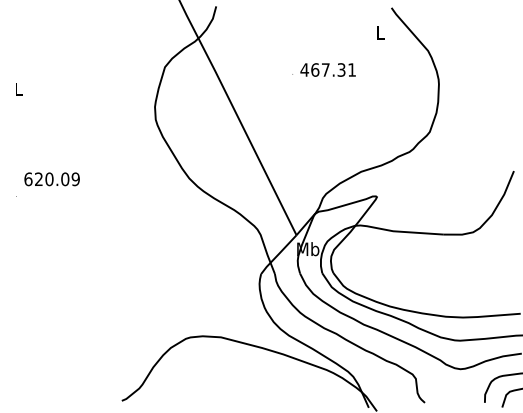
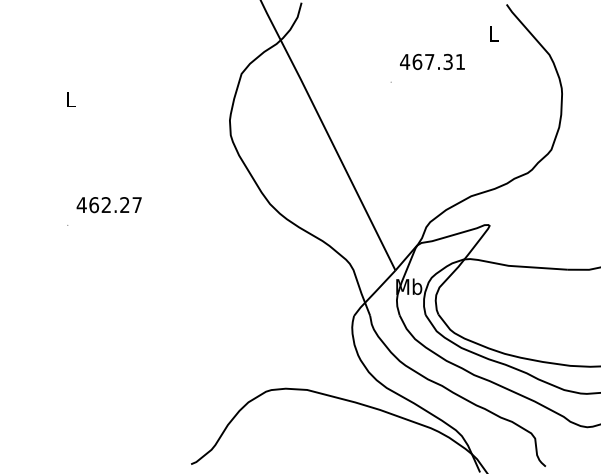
text: (327, 69) -> (431, 61), moved
text: (51, 179) -> (108, 205), 620.09 -> 462.27

